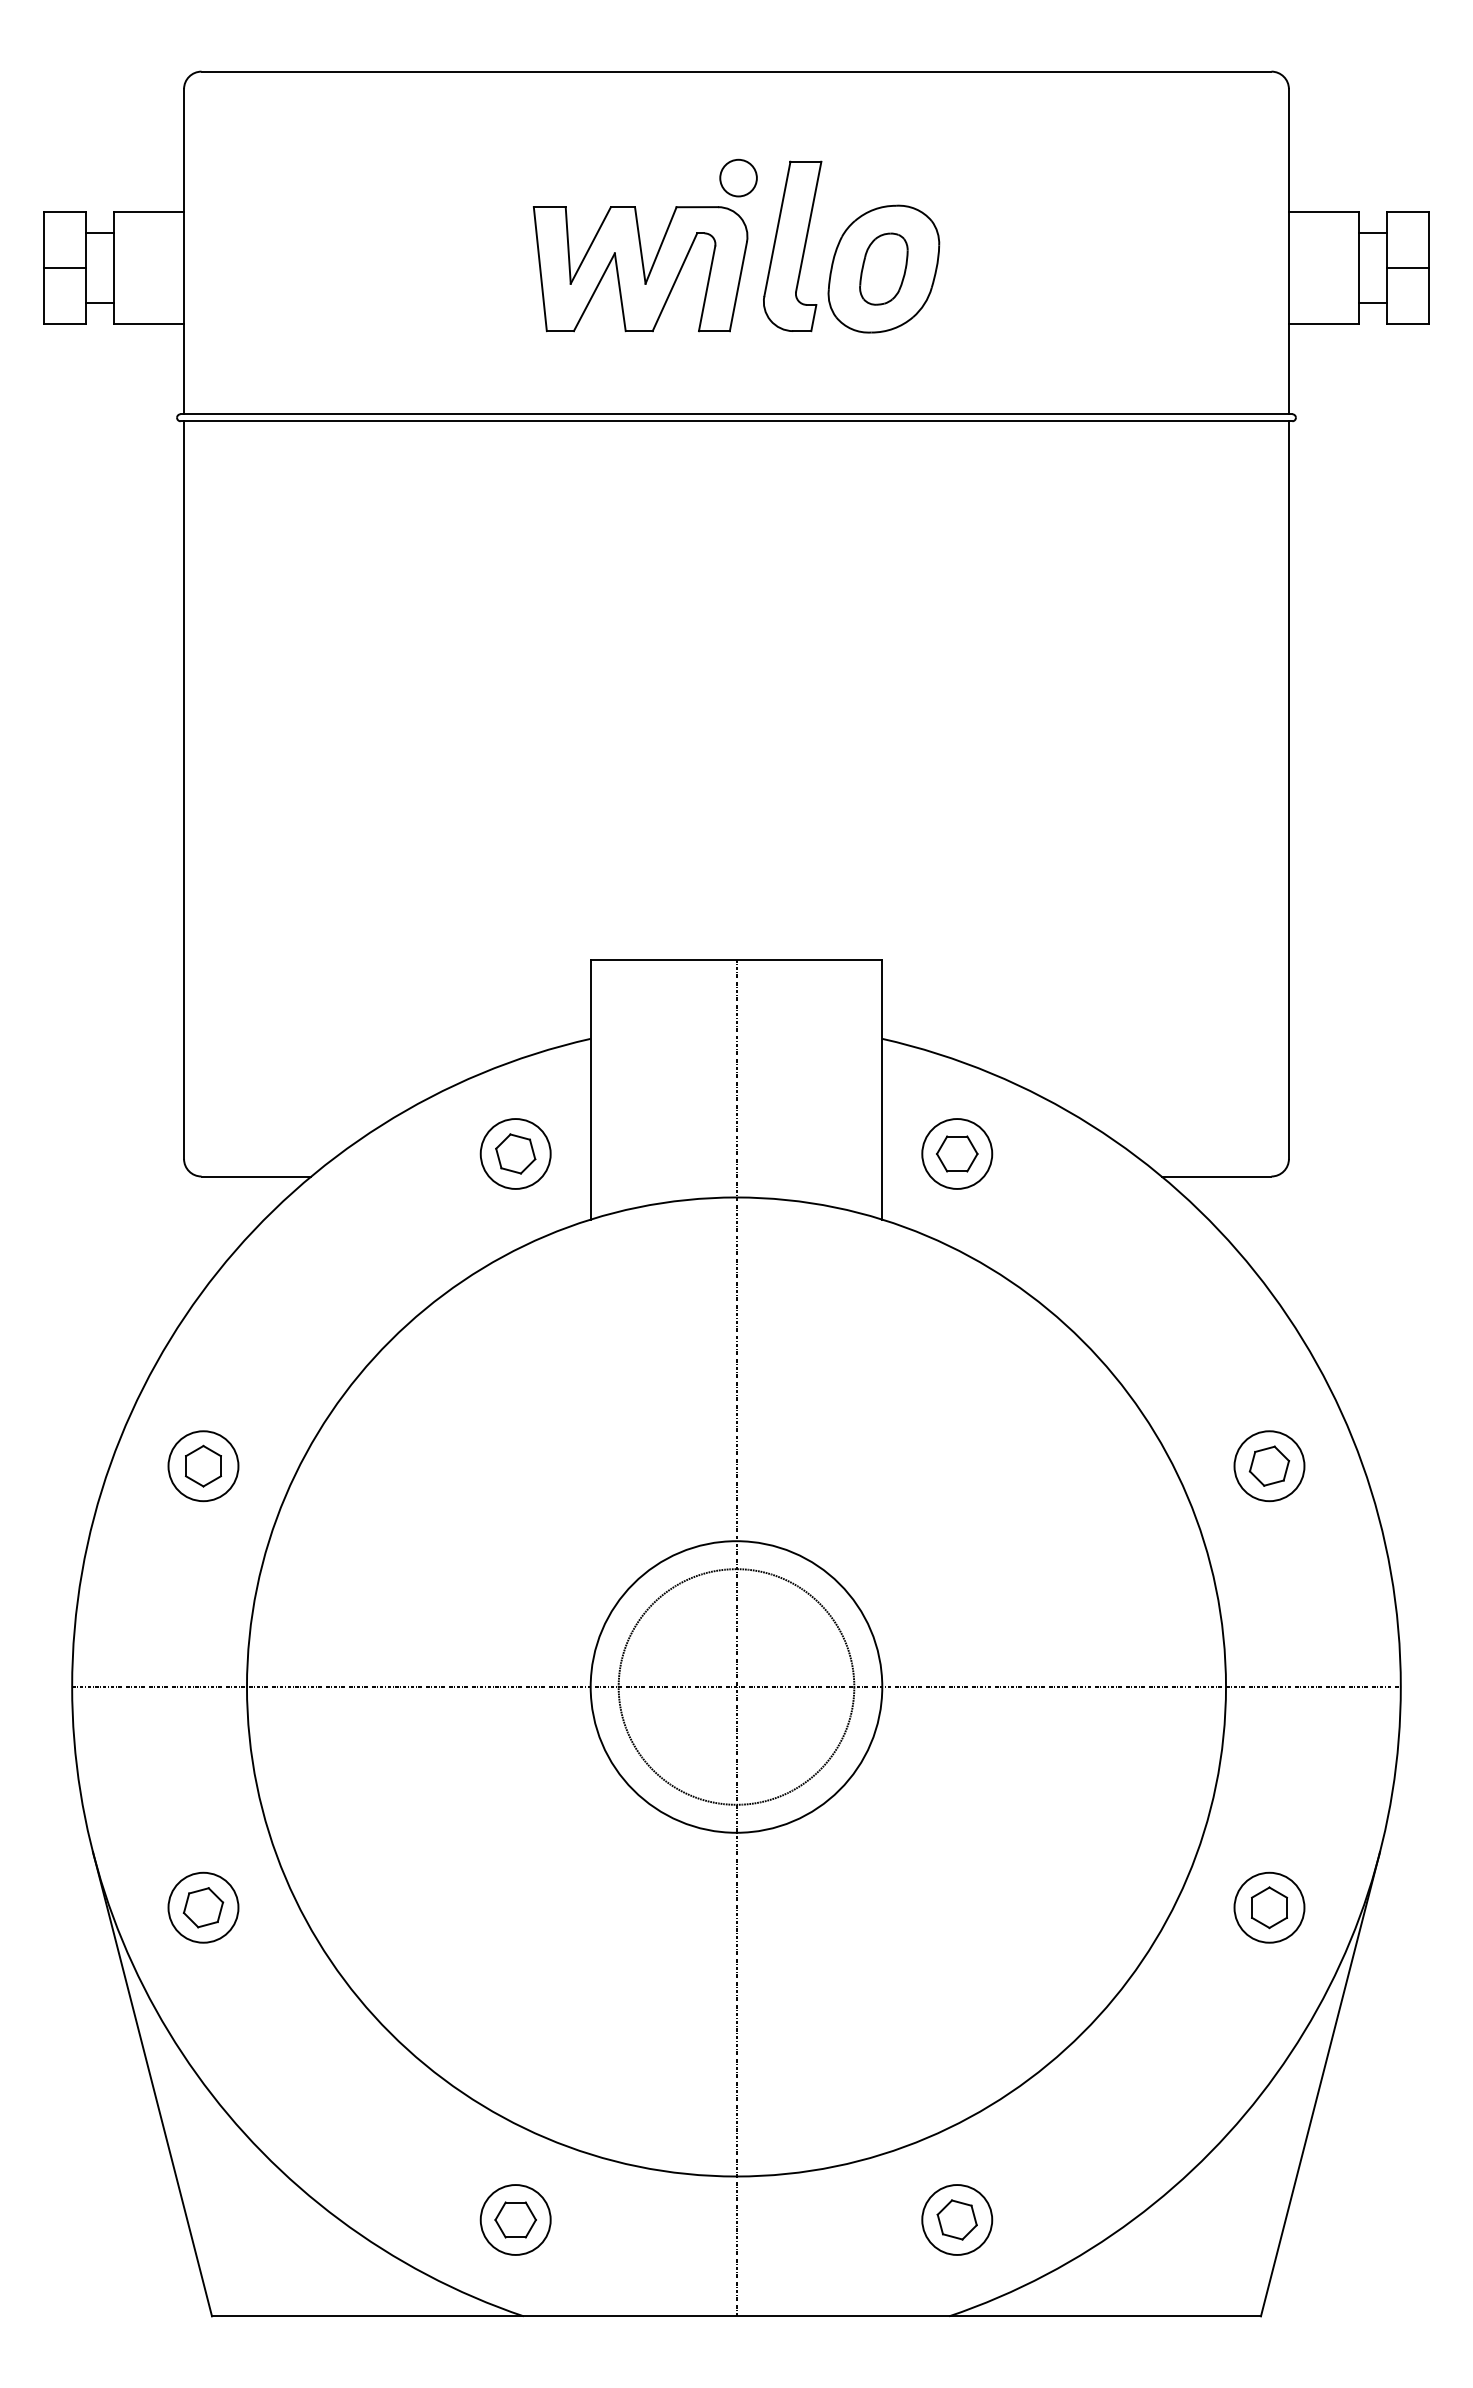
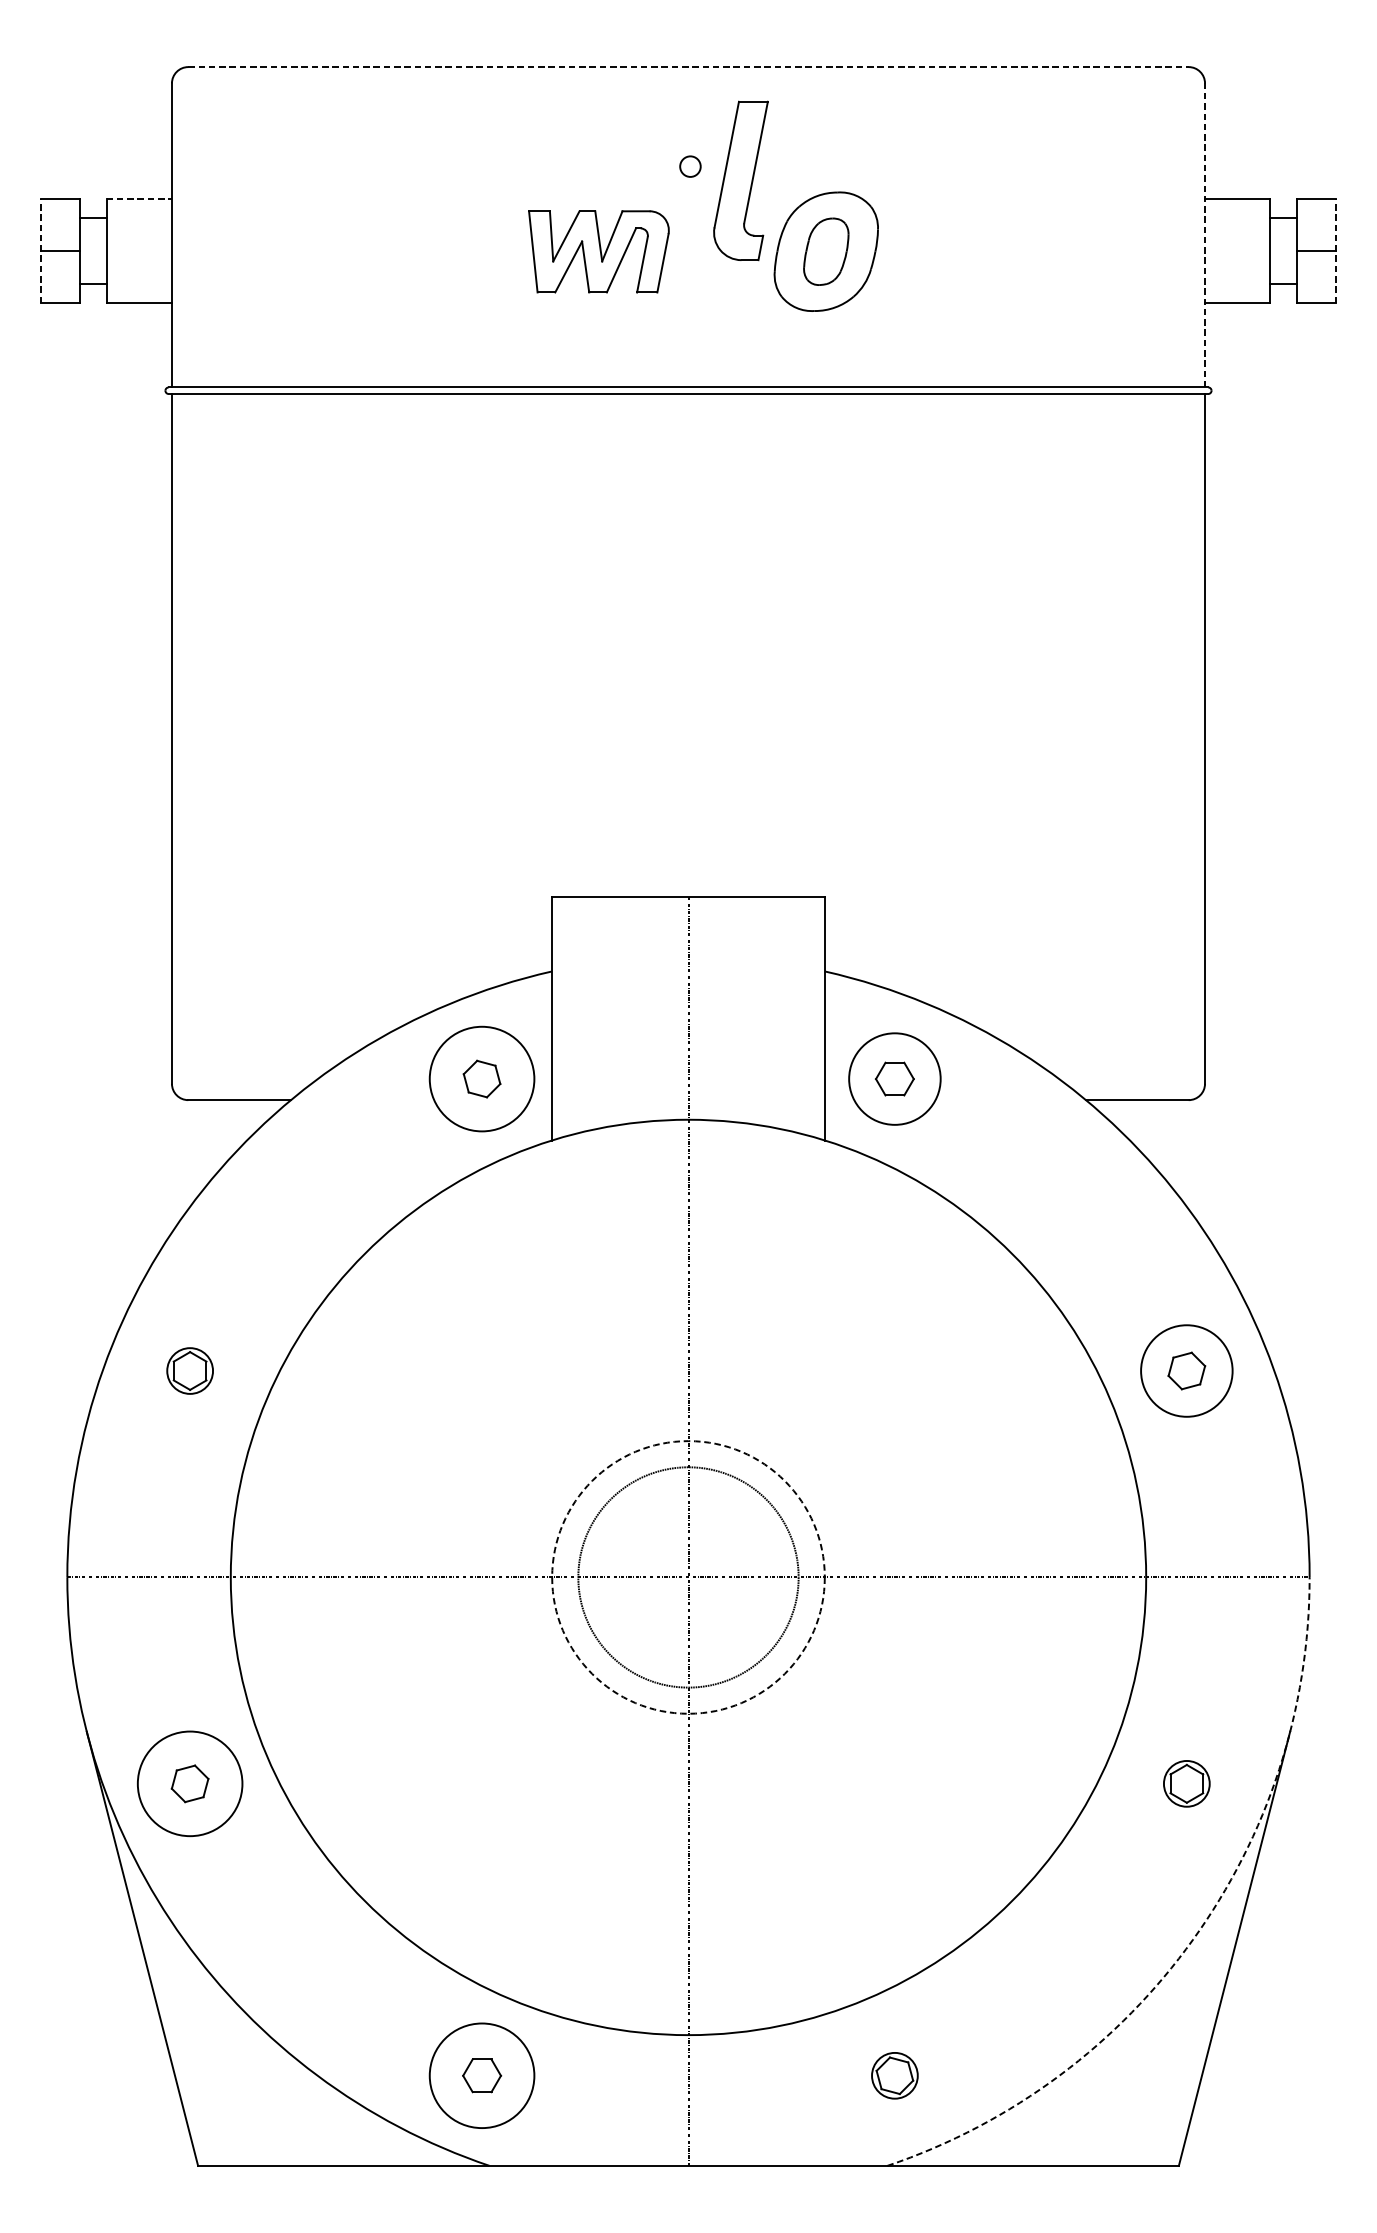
line: (736, 71) -> (688, 66), solid -> dashed
circle: (738, 177) -> (690, 166), size x0.6
line: (149, 212) -> (139, 198), solid -> dashed
part: (792, 246) -> (740, 181), moved
line: (1288, 251) -> (1204, 235), solid -> dashed
line: (44, 268) -> (41, 251), solid -> dashed
line: (1428, 268) -> (1335, 251), solid -> dashed
part: (640, 269) -> (598, 252), size x0.7
circle: (515, 1153) -> (481, 1078), size x1.6
circle: (957, 1153) -> (895, 1078), size x1.4
circle: (203, 1466) -> (190, 1371), size x0.7
circle: (1269, 1466) -> (1186, 1371), size x1.4
circle: (736, 1686) -> (688, 1576), solid -> dashed
circle: (203, 1907) -> (190, 1783), size x1.6
circle: (1269, 1907) -> (1186, 1783), size x0.7
arc: (1276, 2074) -> (1193, 1939), solid -> dashed
circle: (515, 2219) -> (481, 2075), size x1.6
circle: (957, 2219) -> (895, 2075), size x0.7

